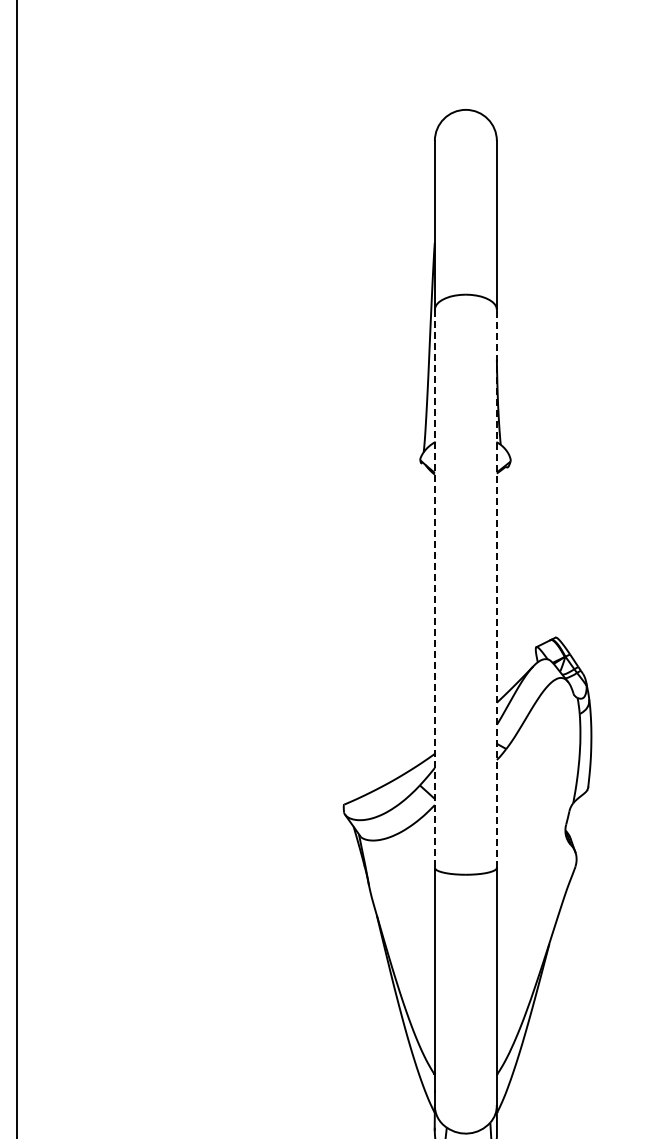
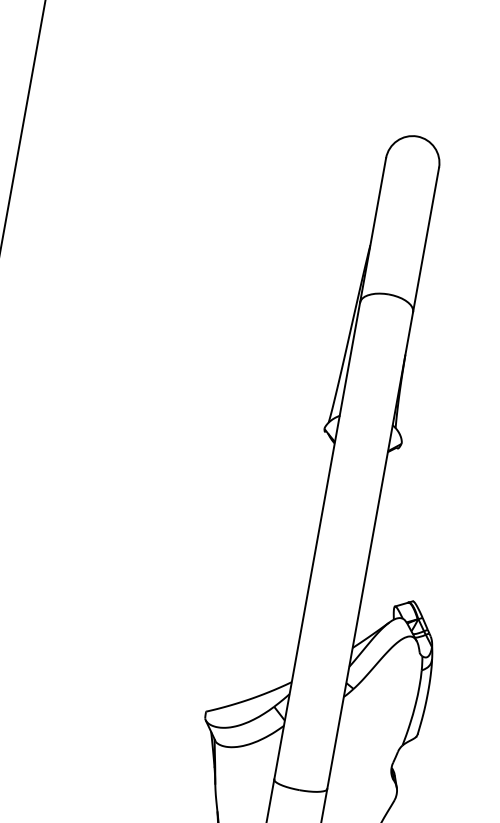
line: (496, 588) -> (369, 550), dashed -> solid
line: (434, 589) -> (316, 541), dashed -> solid

